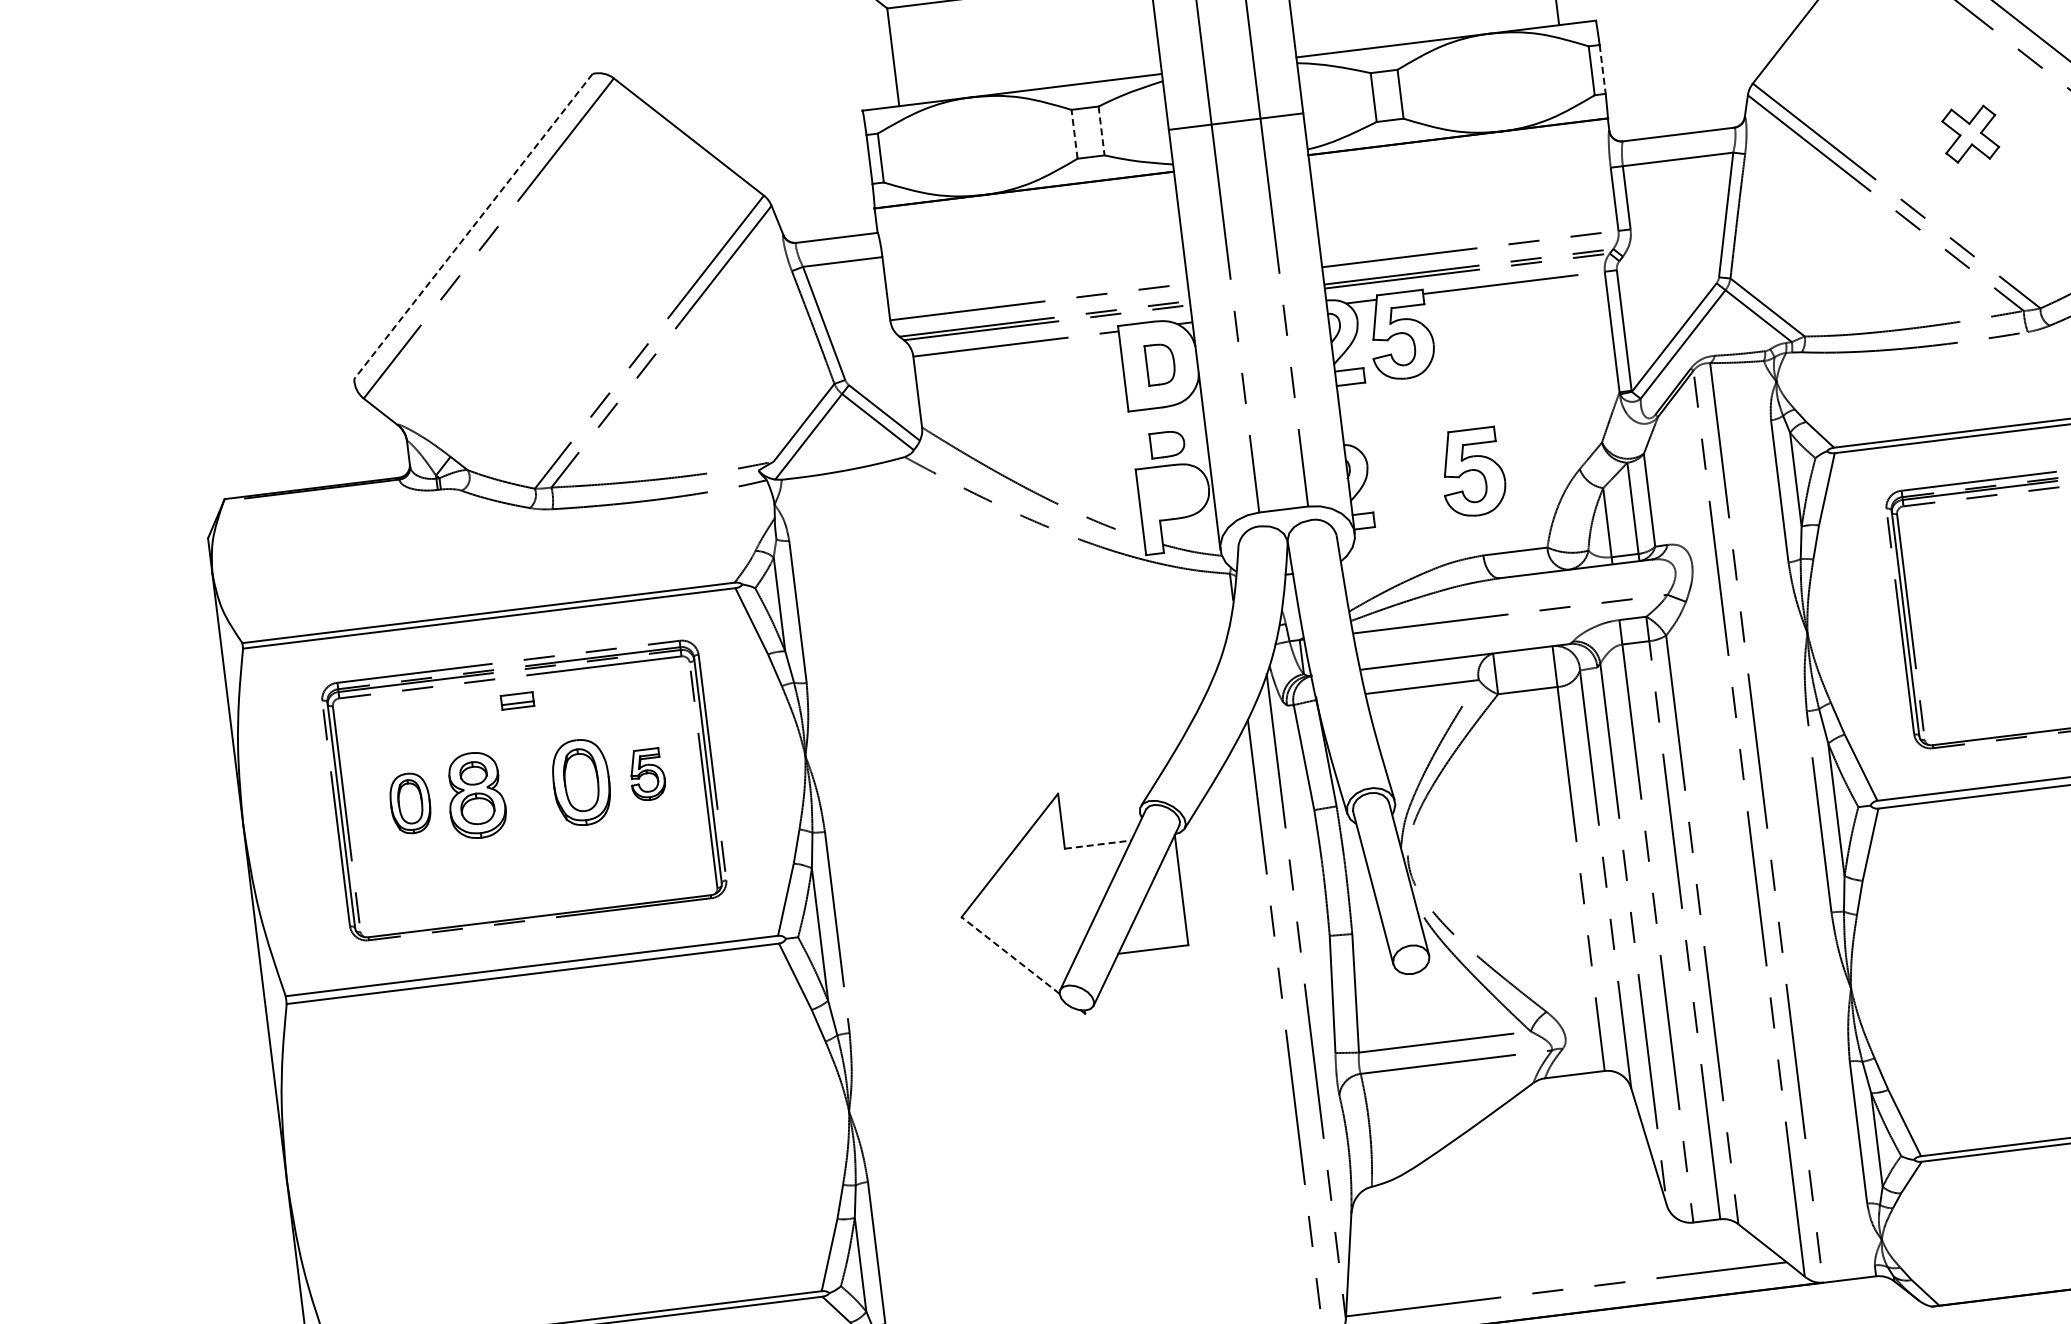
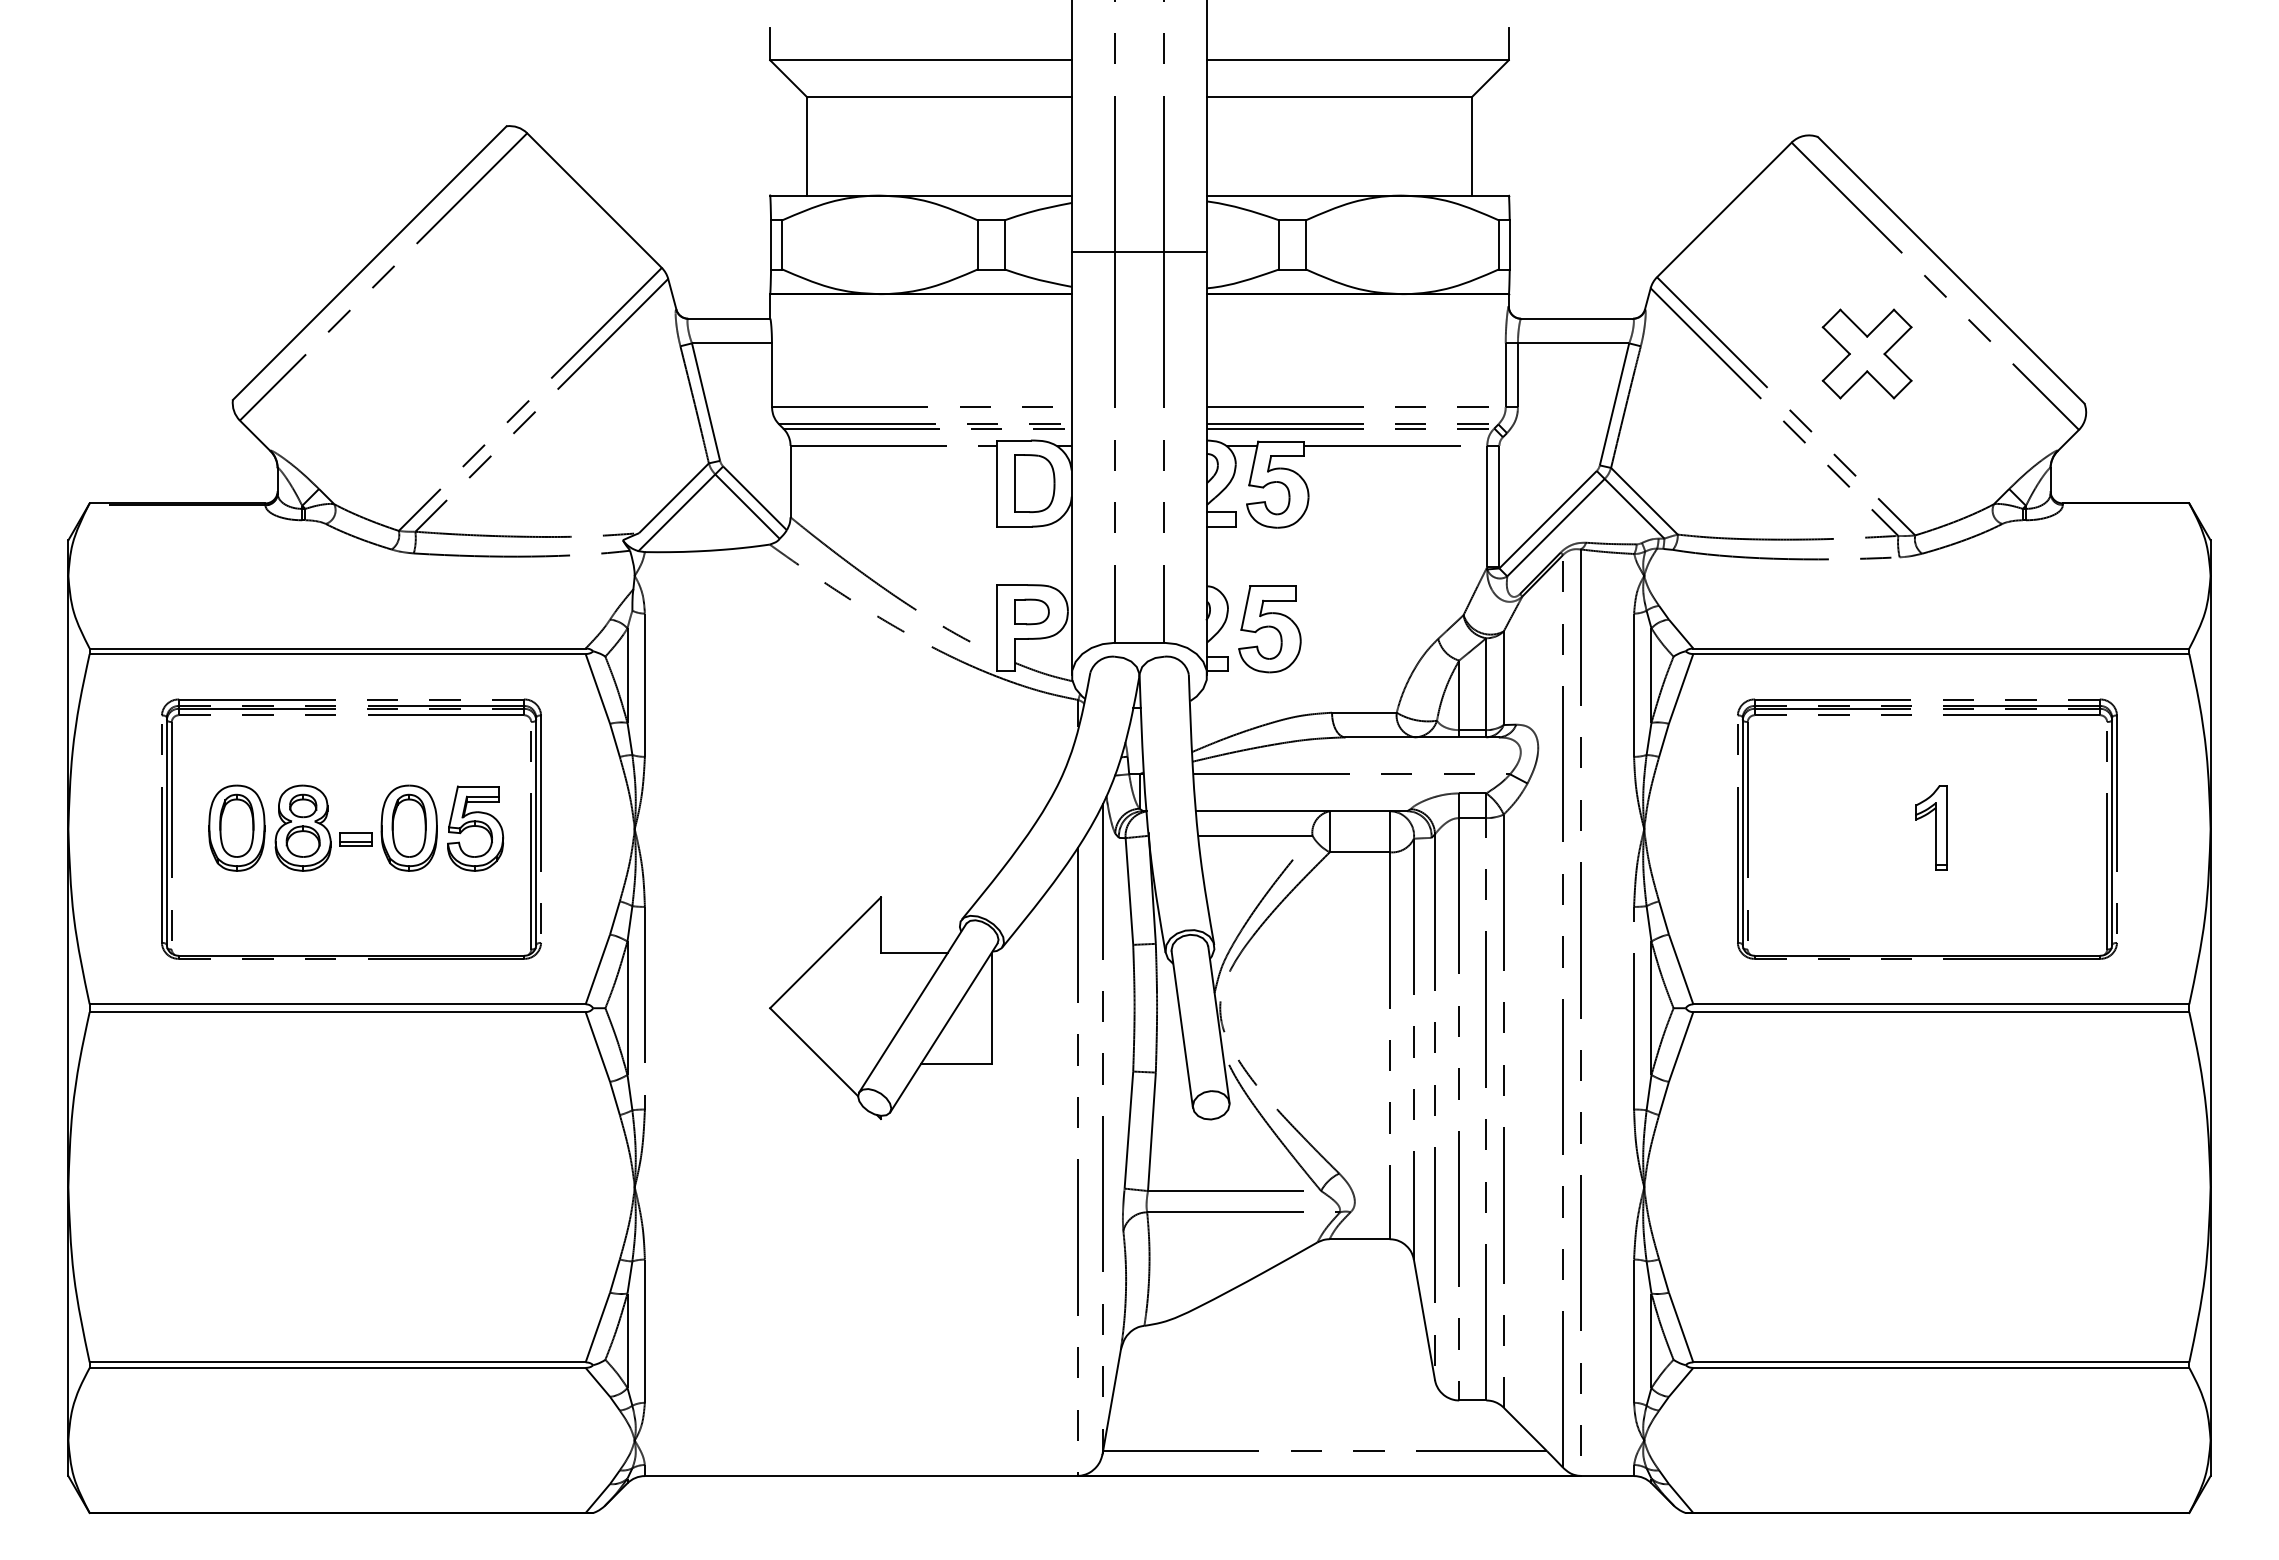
line: (1602, 69) -> (1509, 244), dashed -> solid
line: (1101, 130) -> (1004, 244), dashed -> solid
line: (1074, 133) -> (977, 244), dashed -> solid
part: (1970, 133) -> (1866, 353), size x1.67
line: (473, 226) -> (369, 263), dashed -> solid
part: (1160, 364) -> (1034, 483), size x1.43
part: (1166, 443) -> (1031, 611), moved
part: (1472, 472) -> (1269, 629), moved
part: (517, 701) -> (355, 839), moved
part: (647, 774) -> (475, 828), size x1.67
part: (409, 802) -> (236, 827), size x1.43
line: (1098, 844) -> (914, 952), dashed -> solid
line: (1009, 954) -> (813, 1051), dashed -> solid

